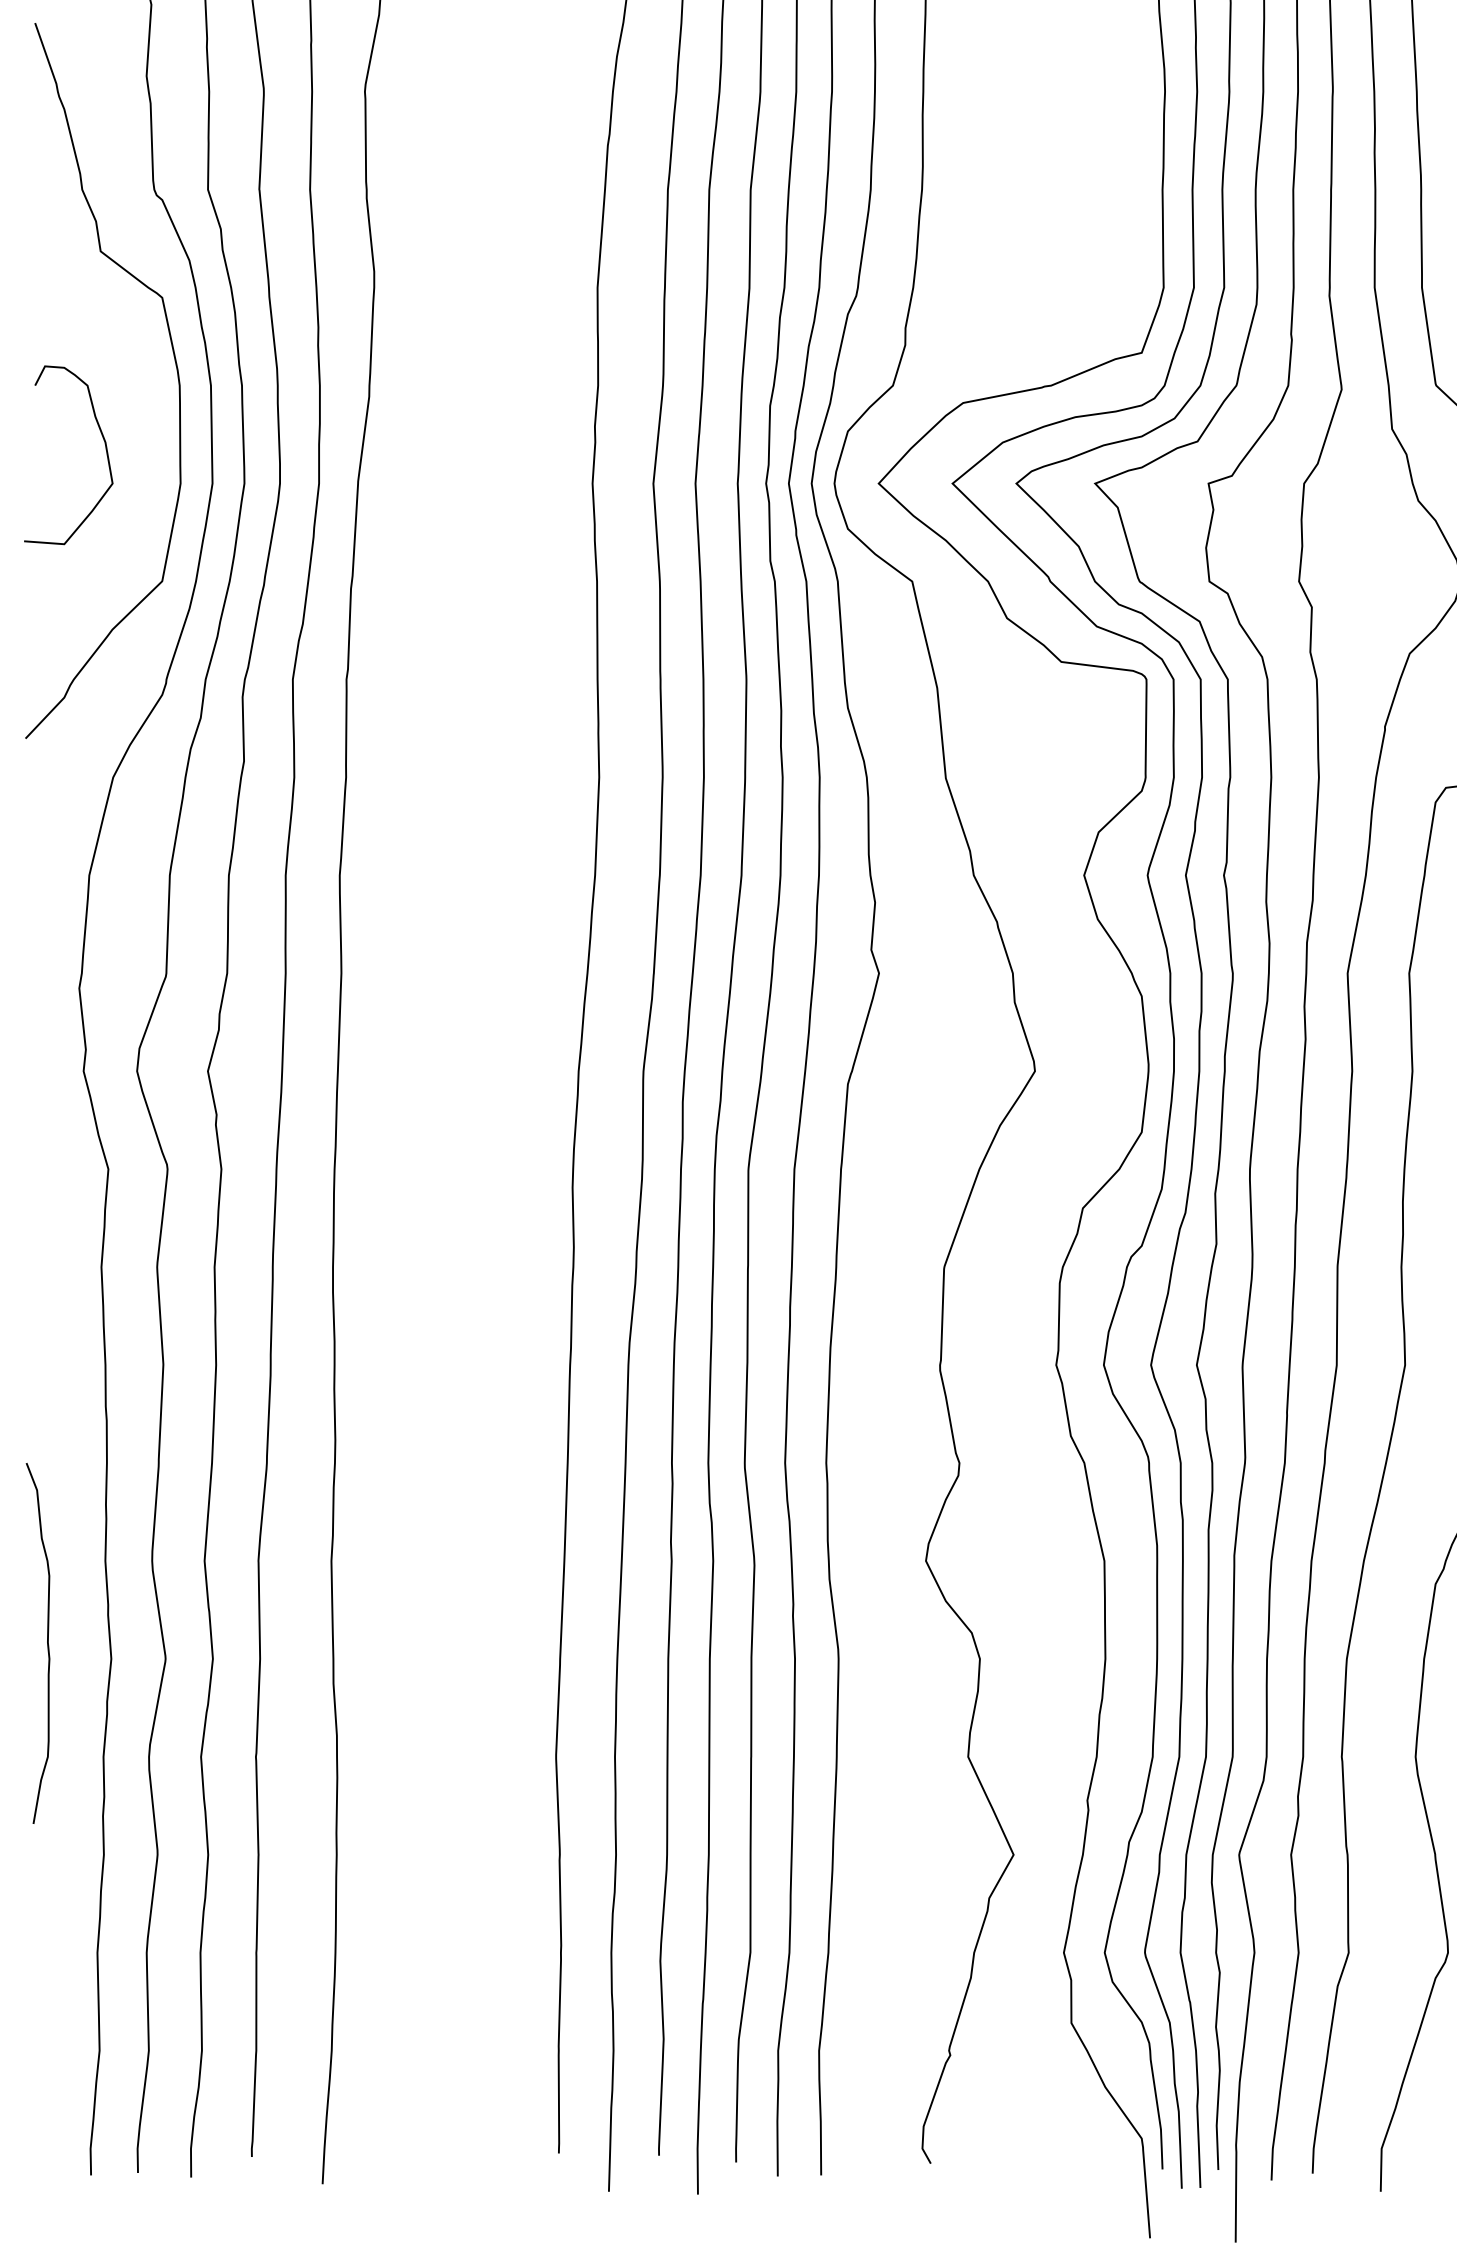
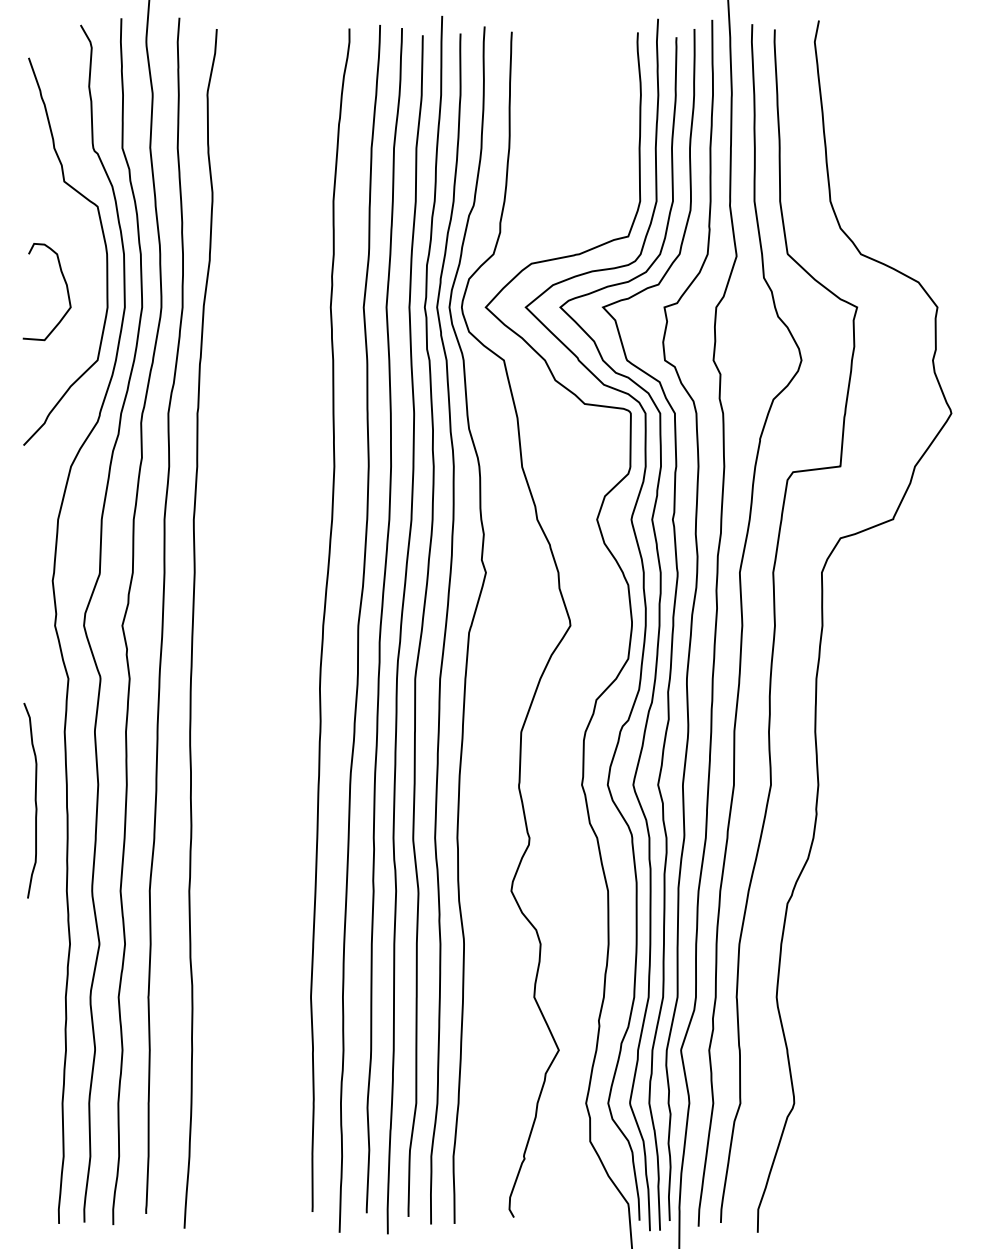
curve: (45, 1643) -> (34, 800), moved

